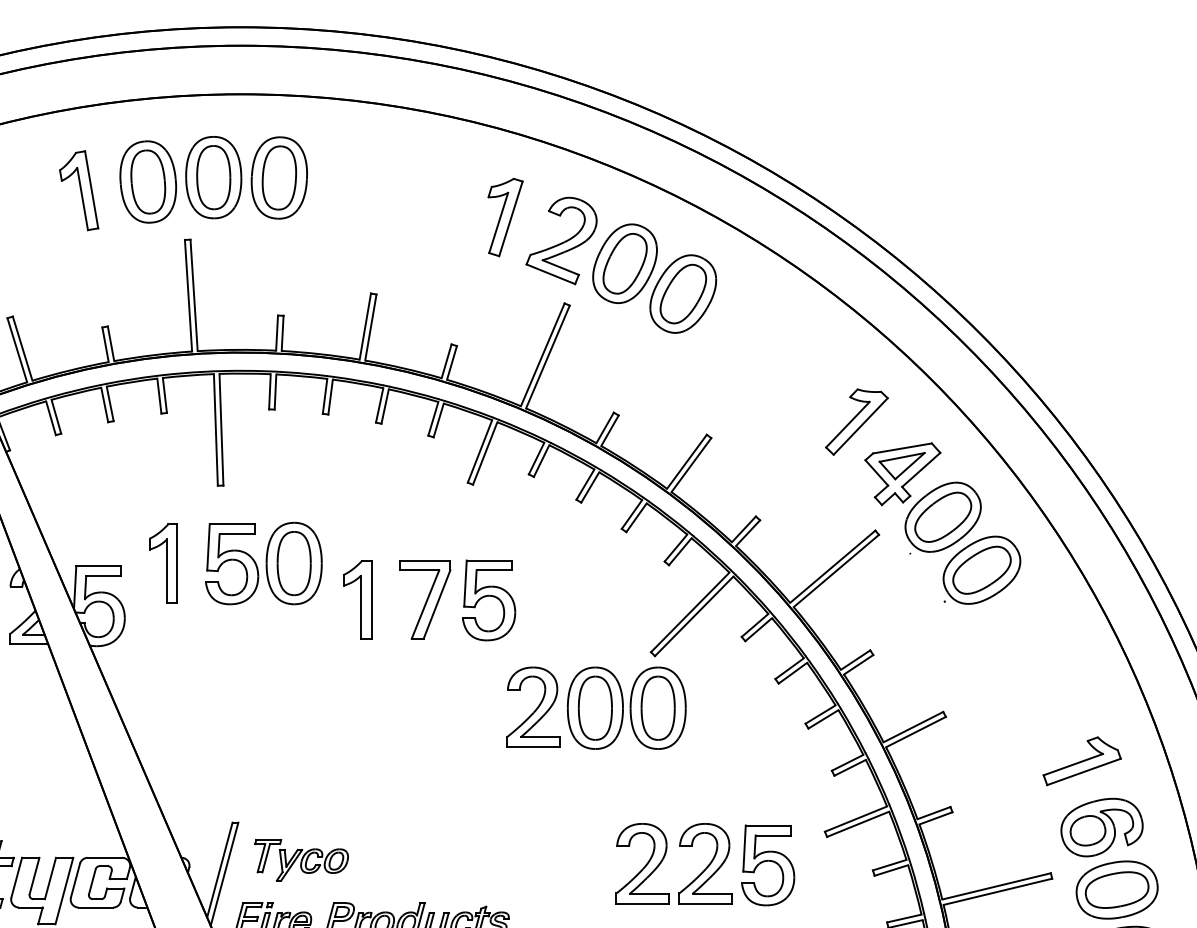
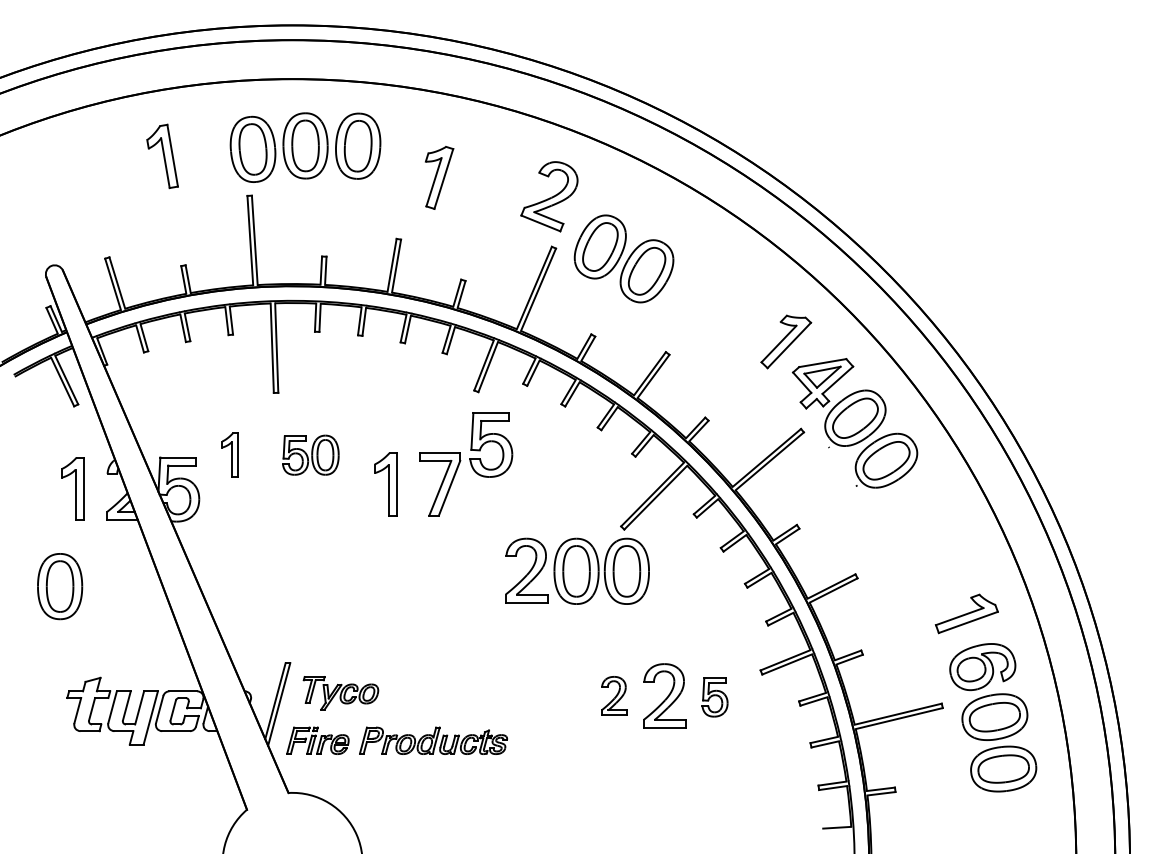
part: (213, 179) -> (305, 147), moved
part: (505, 216) -> (439, 177), moved
part: (653, 278) -> (623, 258), moved
part: (263, 562) -> (310, 454), size x0.6
part: (162, 563) -> (229, 455), size x0.7
part: (489, 599) -> (491, 444), moved
part: (641, 863) -> (613, 695), size x0.6
part: (767, 865) -> (714, 697), size x0.6

